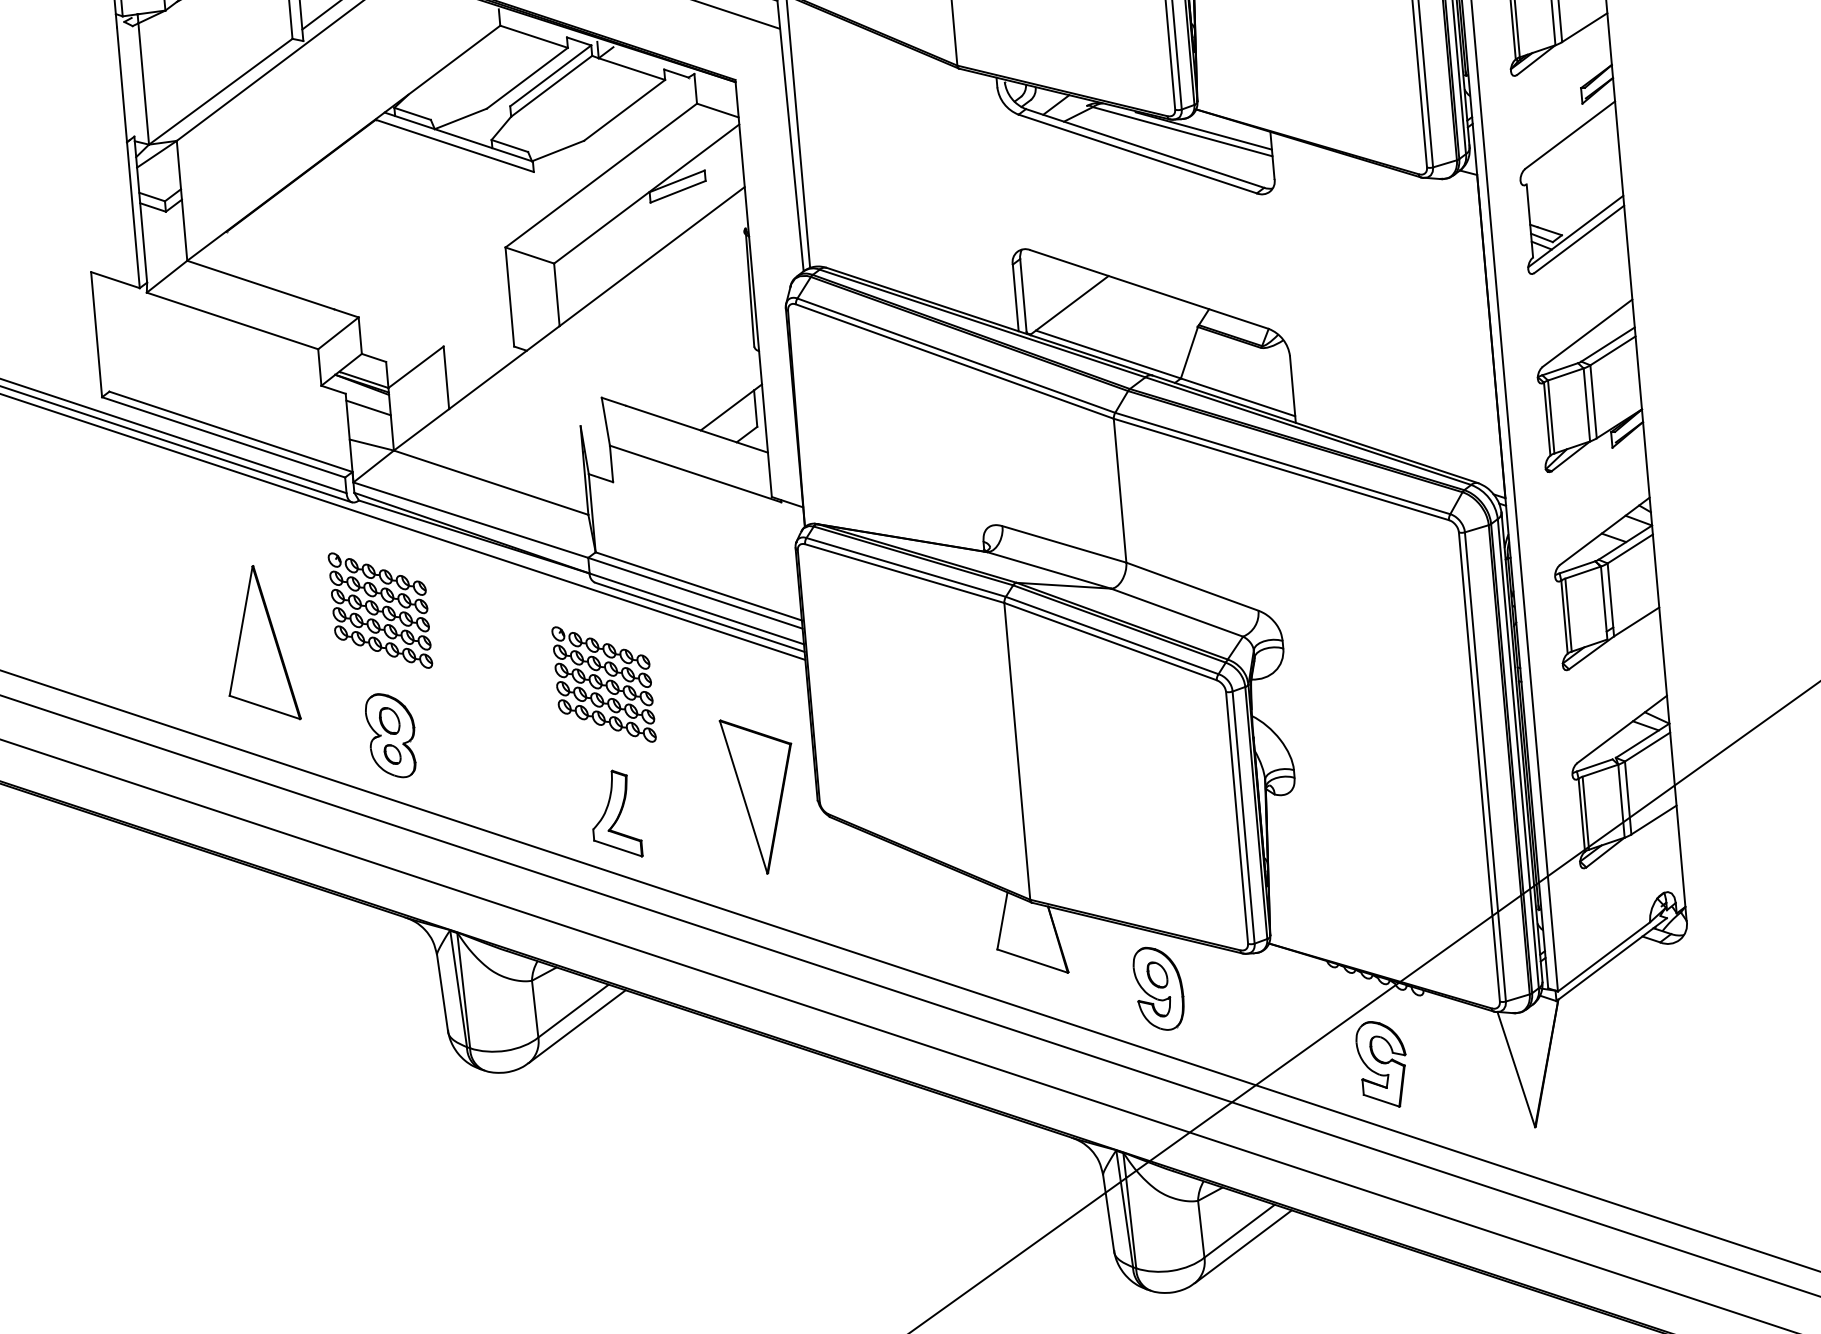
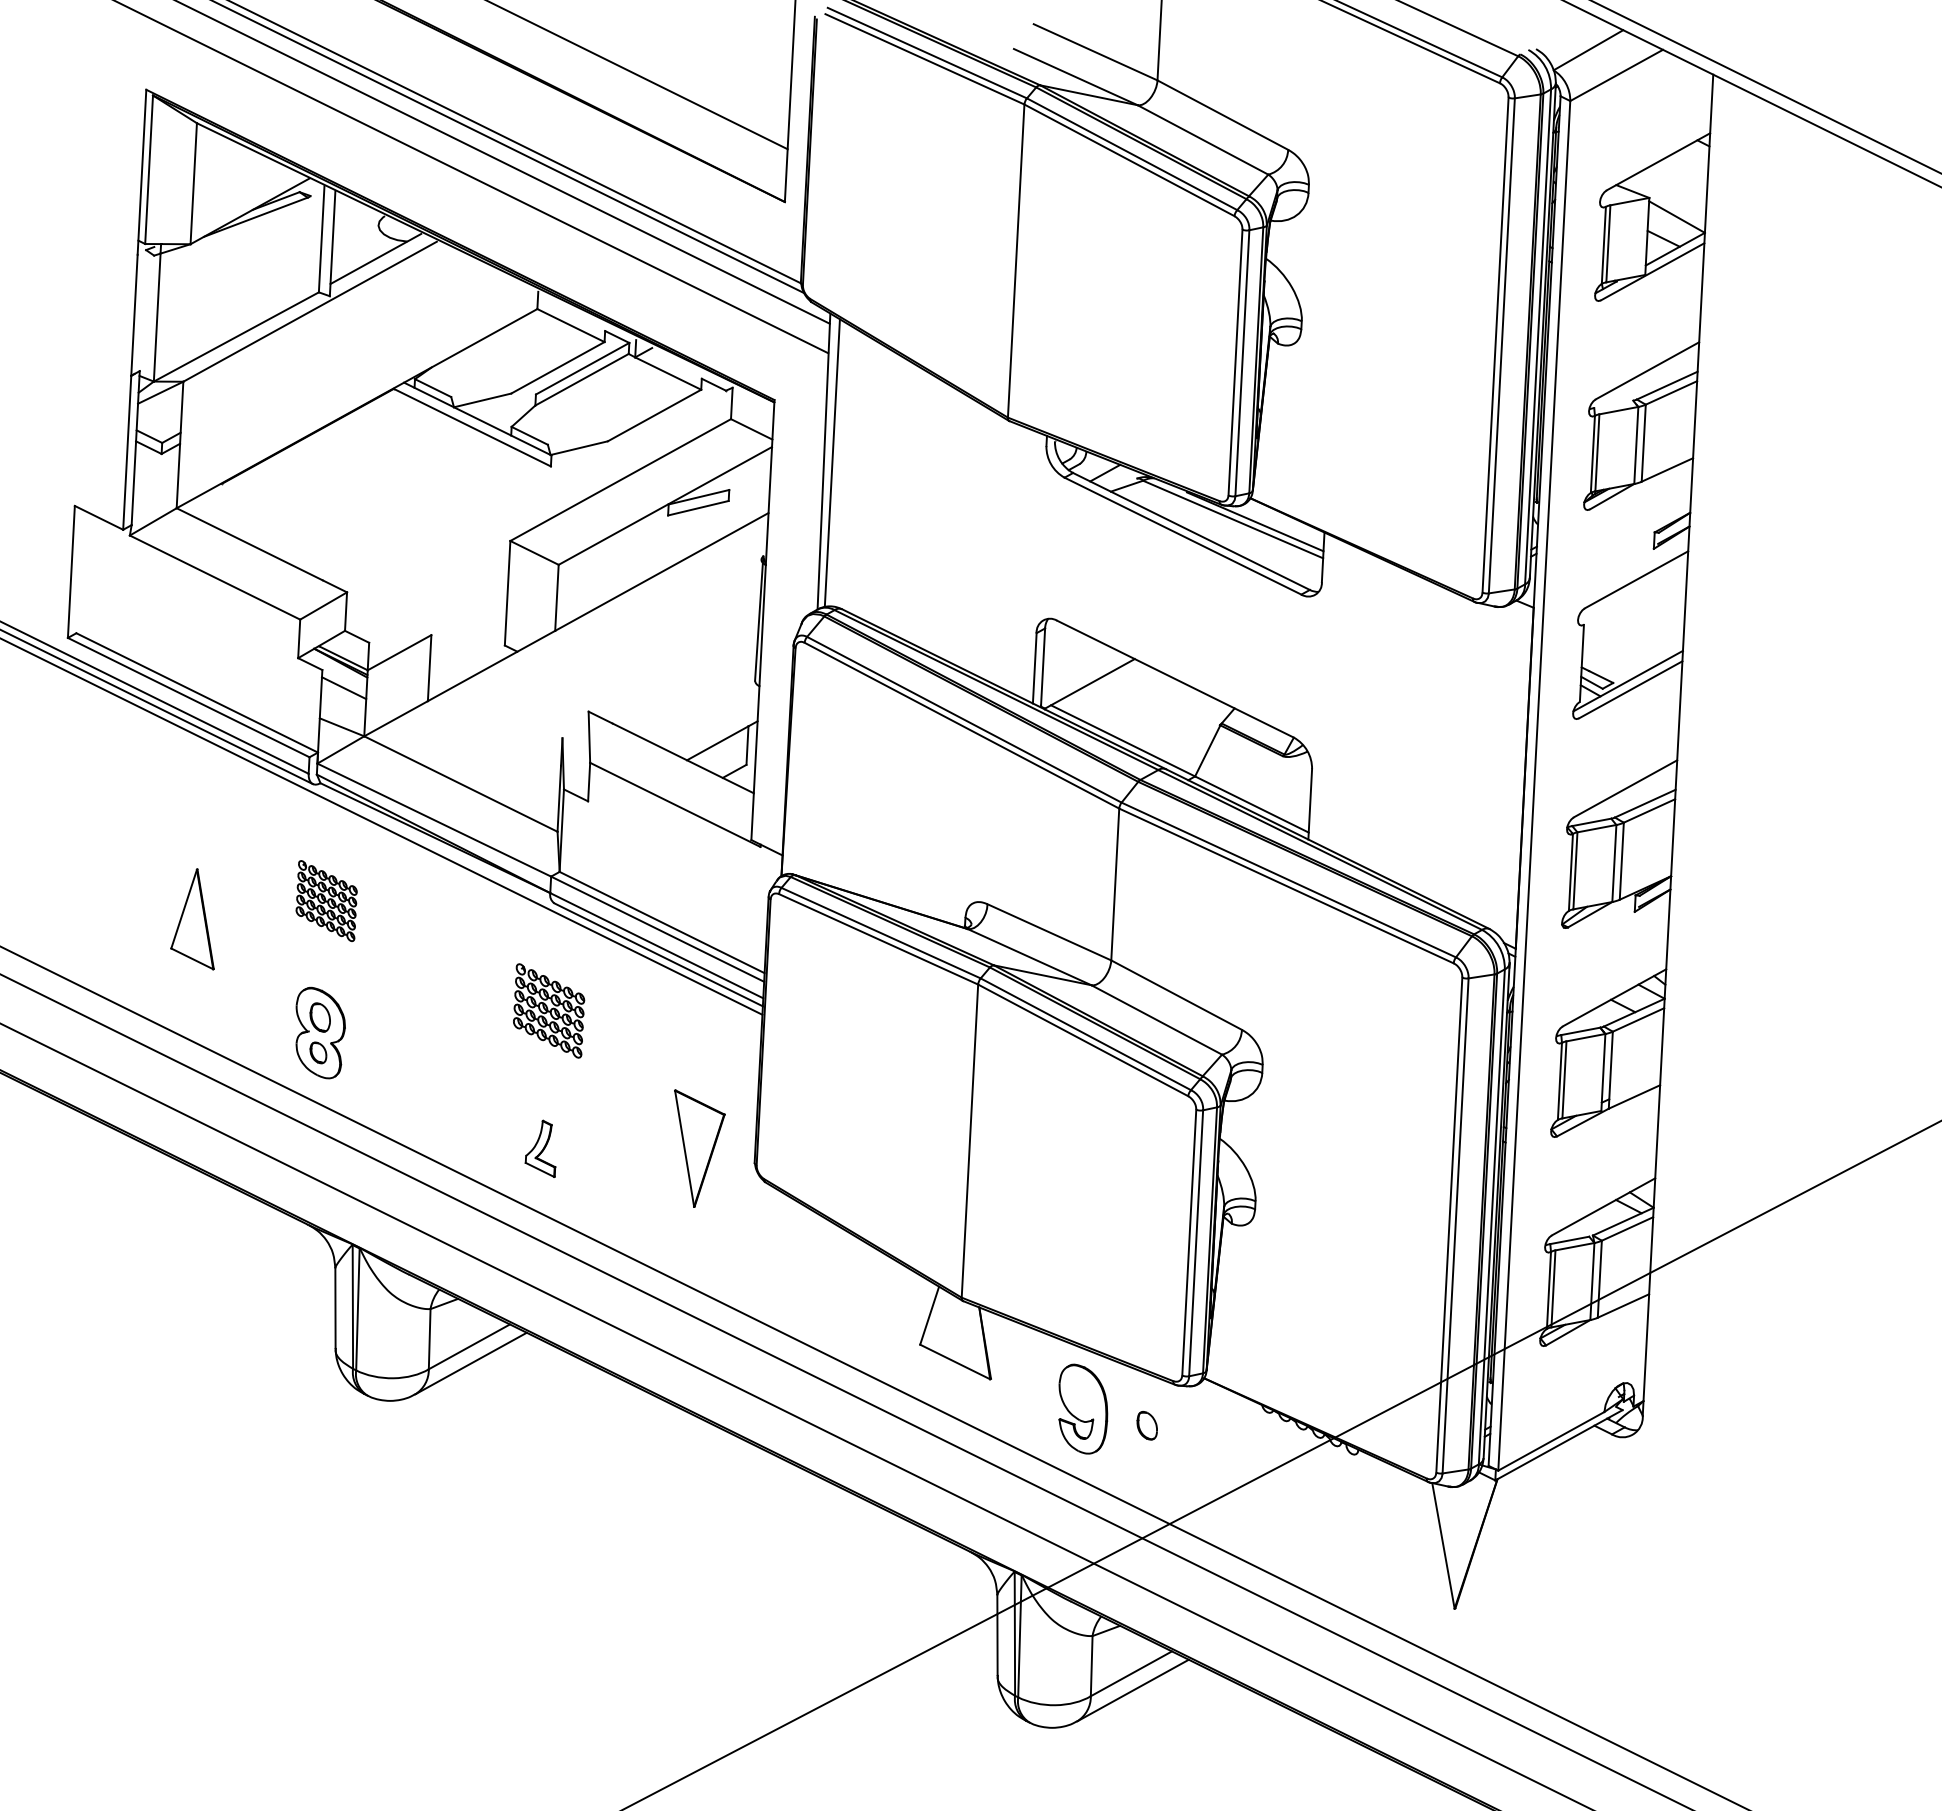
part: (380, 610) -> (326, 900), size x0.6
part: (256, 645) -> (192, 919), size x0.6
part: (603, 684) -> (548, 1010), size x0.7
part: (763, 794) -> (699, 1148), size x0.7
part: (614, 815) -> (540, 1148), size x0.6
part: (1156, 974) -> (1146, 1425), moved
part: (1383, 1063) -> (1305, 1520), removed

